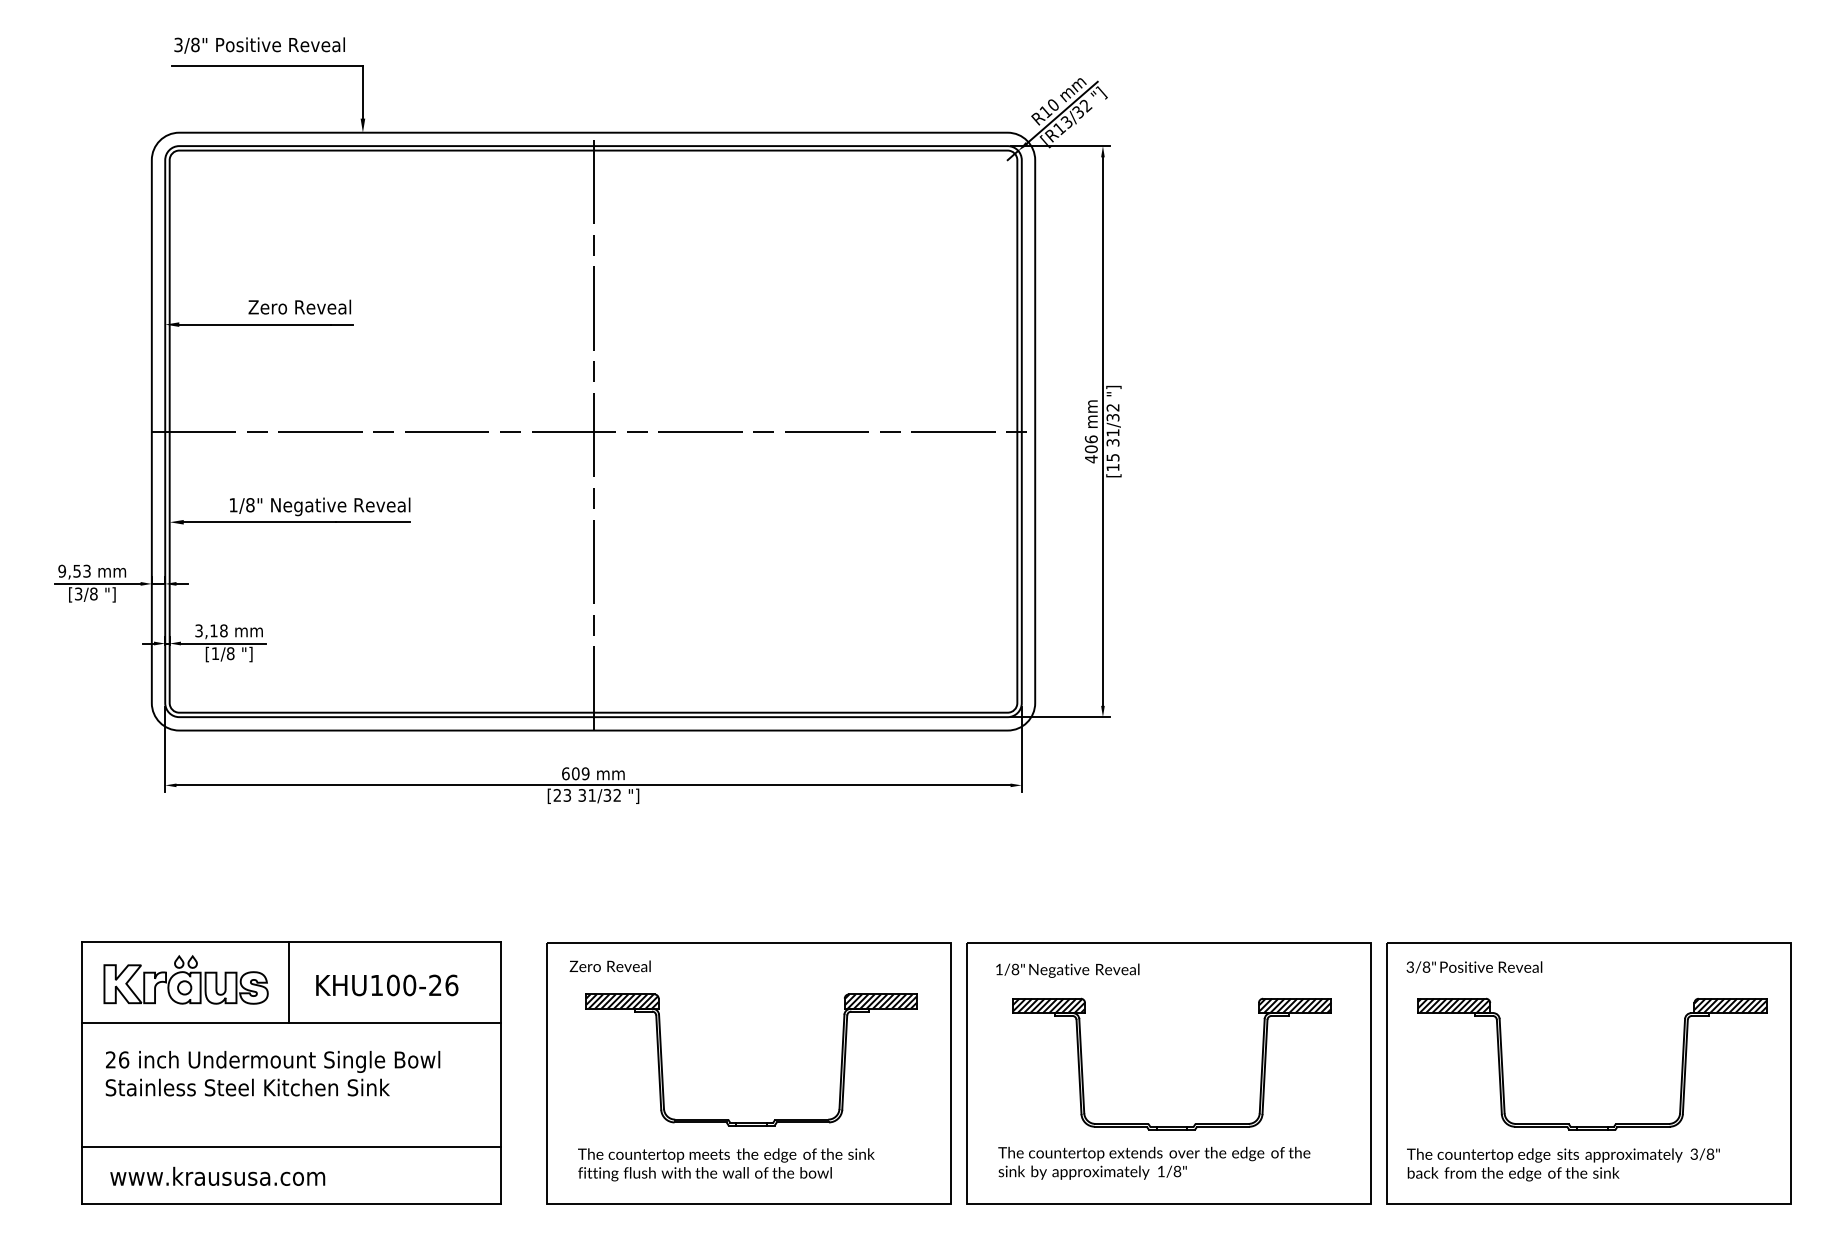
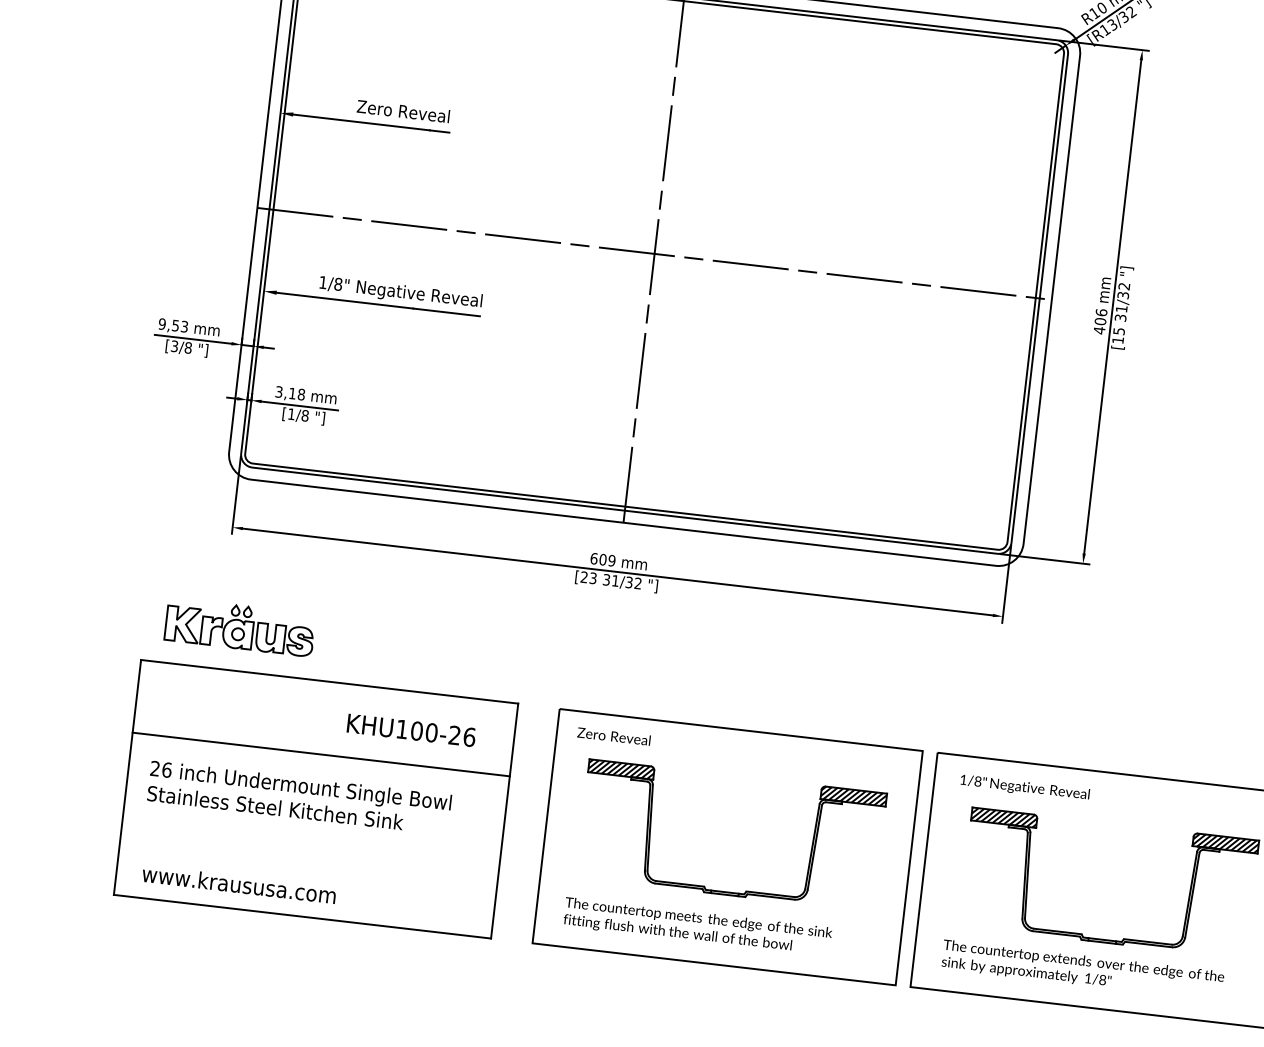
part: (185, 979) -> (239, 626), moved
line: (288, 982) -> (323, 717), removed
line: (290, 1146) -> (307, 865), removed

